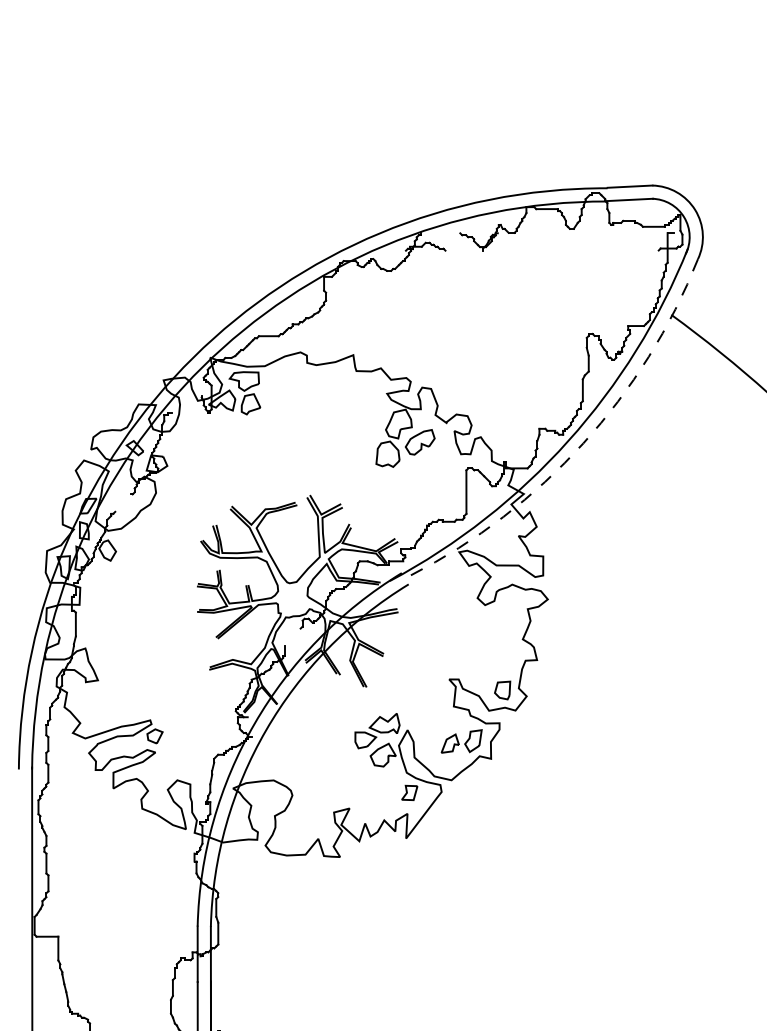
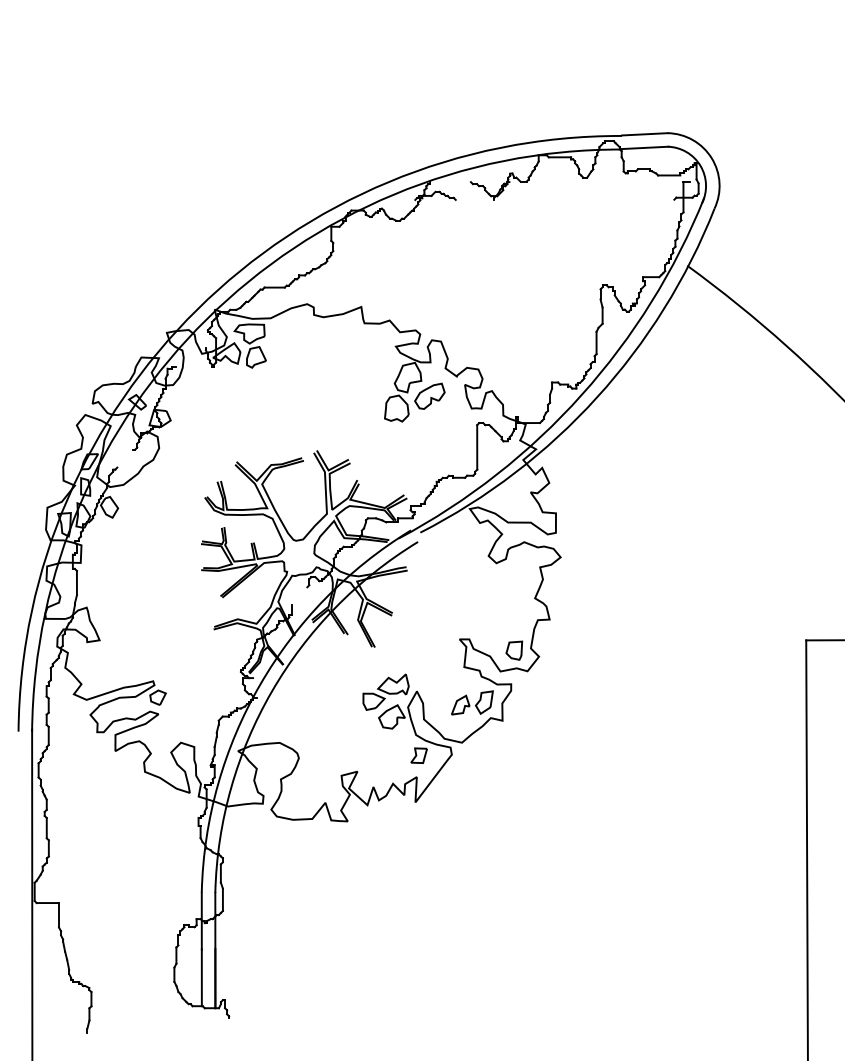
arc: (583, 443) -> (597, 397), dashed -> solid

